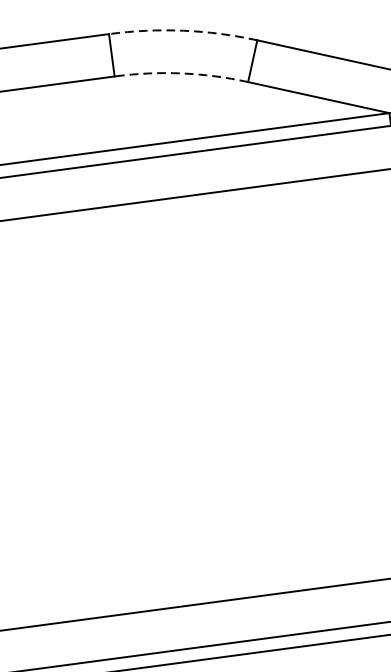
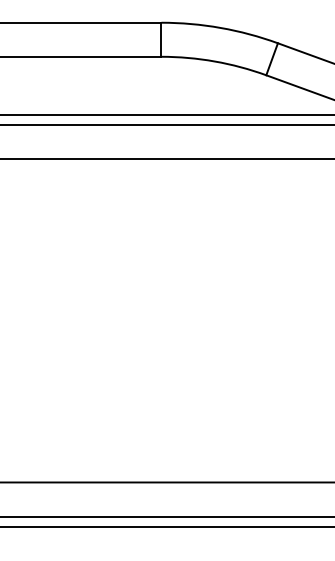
arc: (183, 30) -> (220, 27), dashed -> solid
arc: (181, 73) -> (214, 61), dashed -> solid

